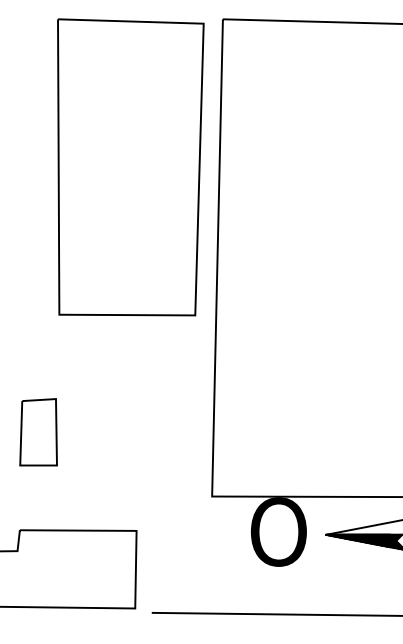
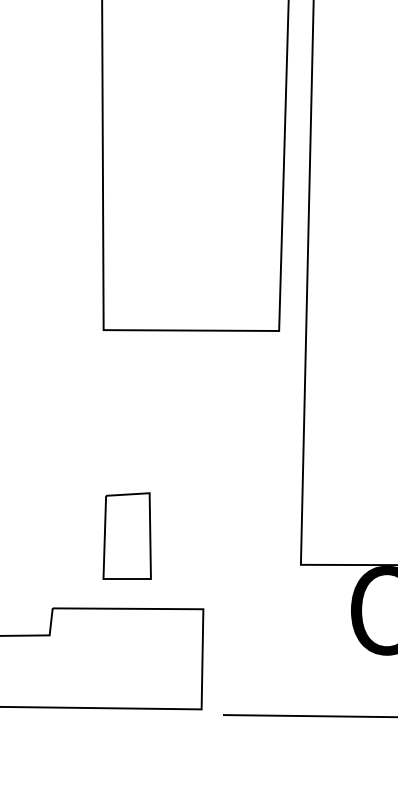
part: (38, 432) -> (127, 536), moved

